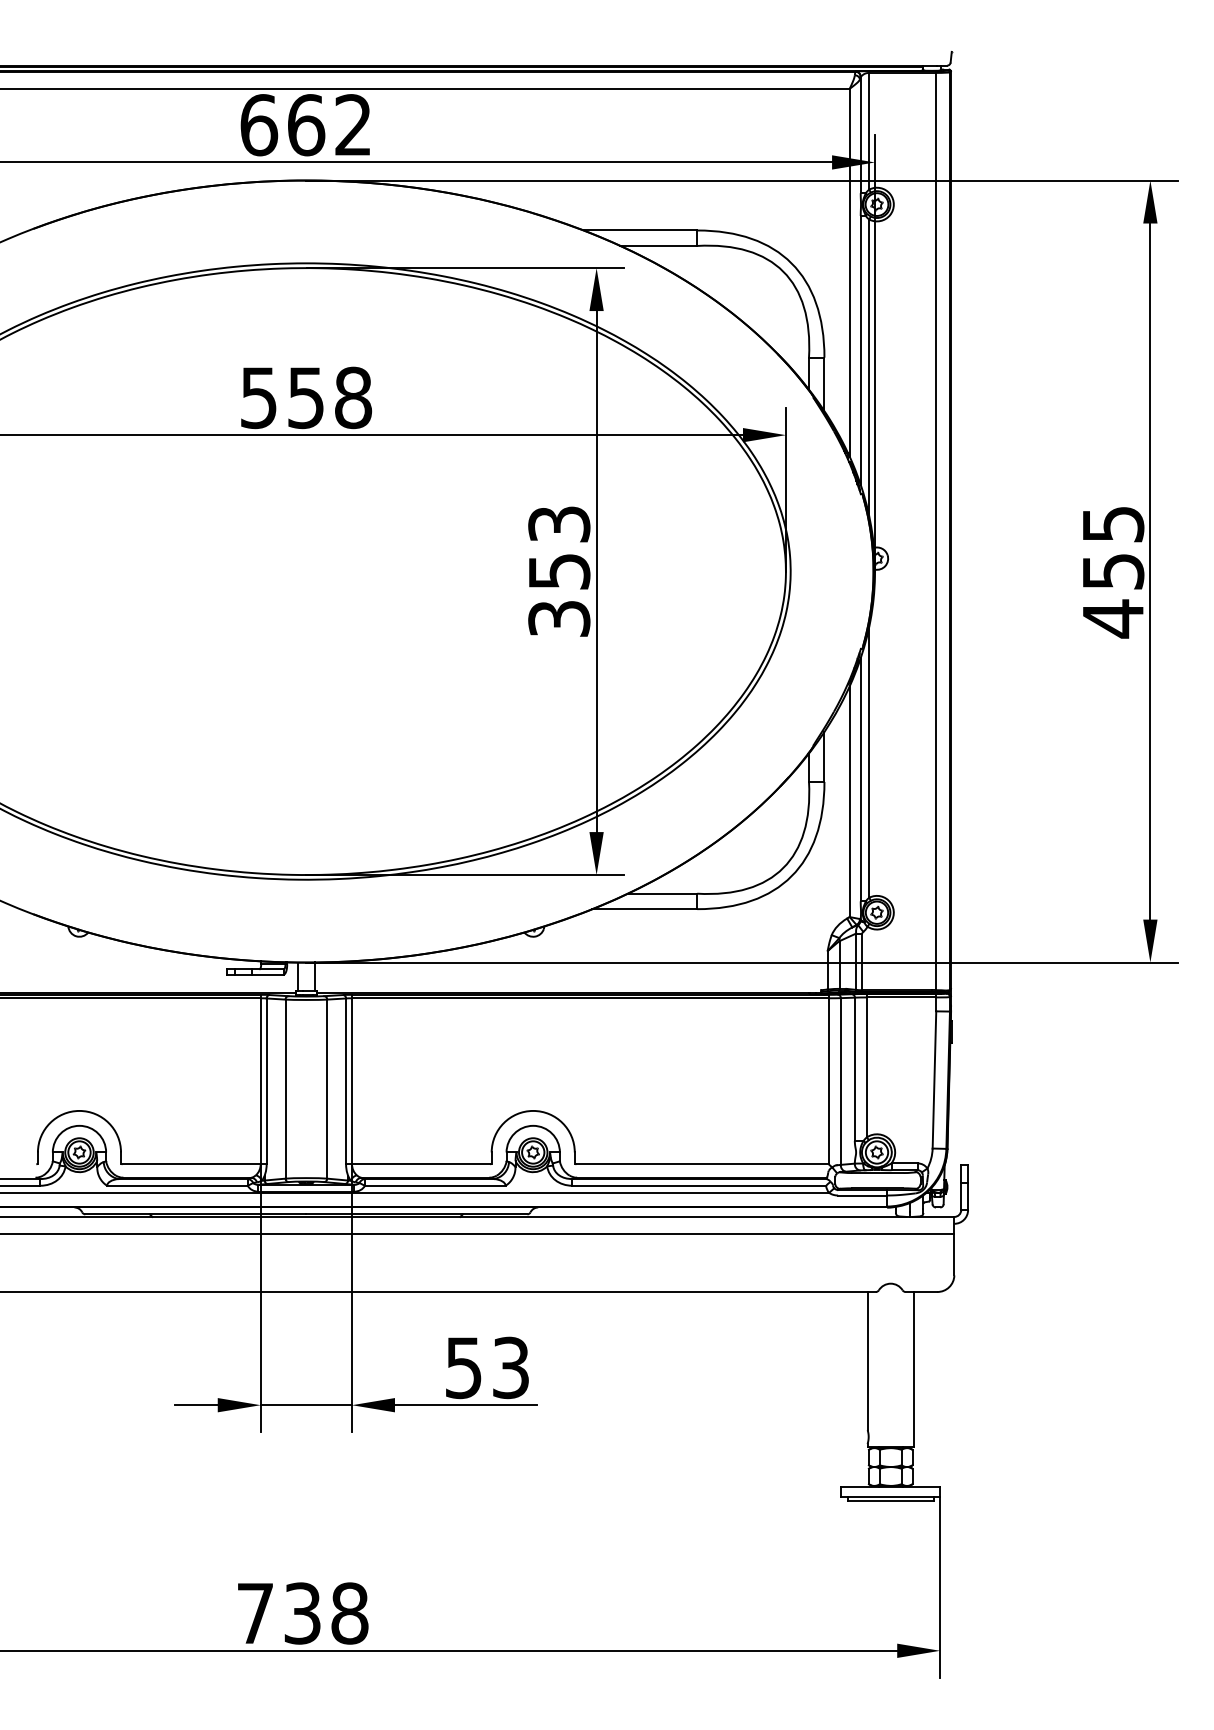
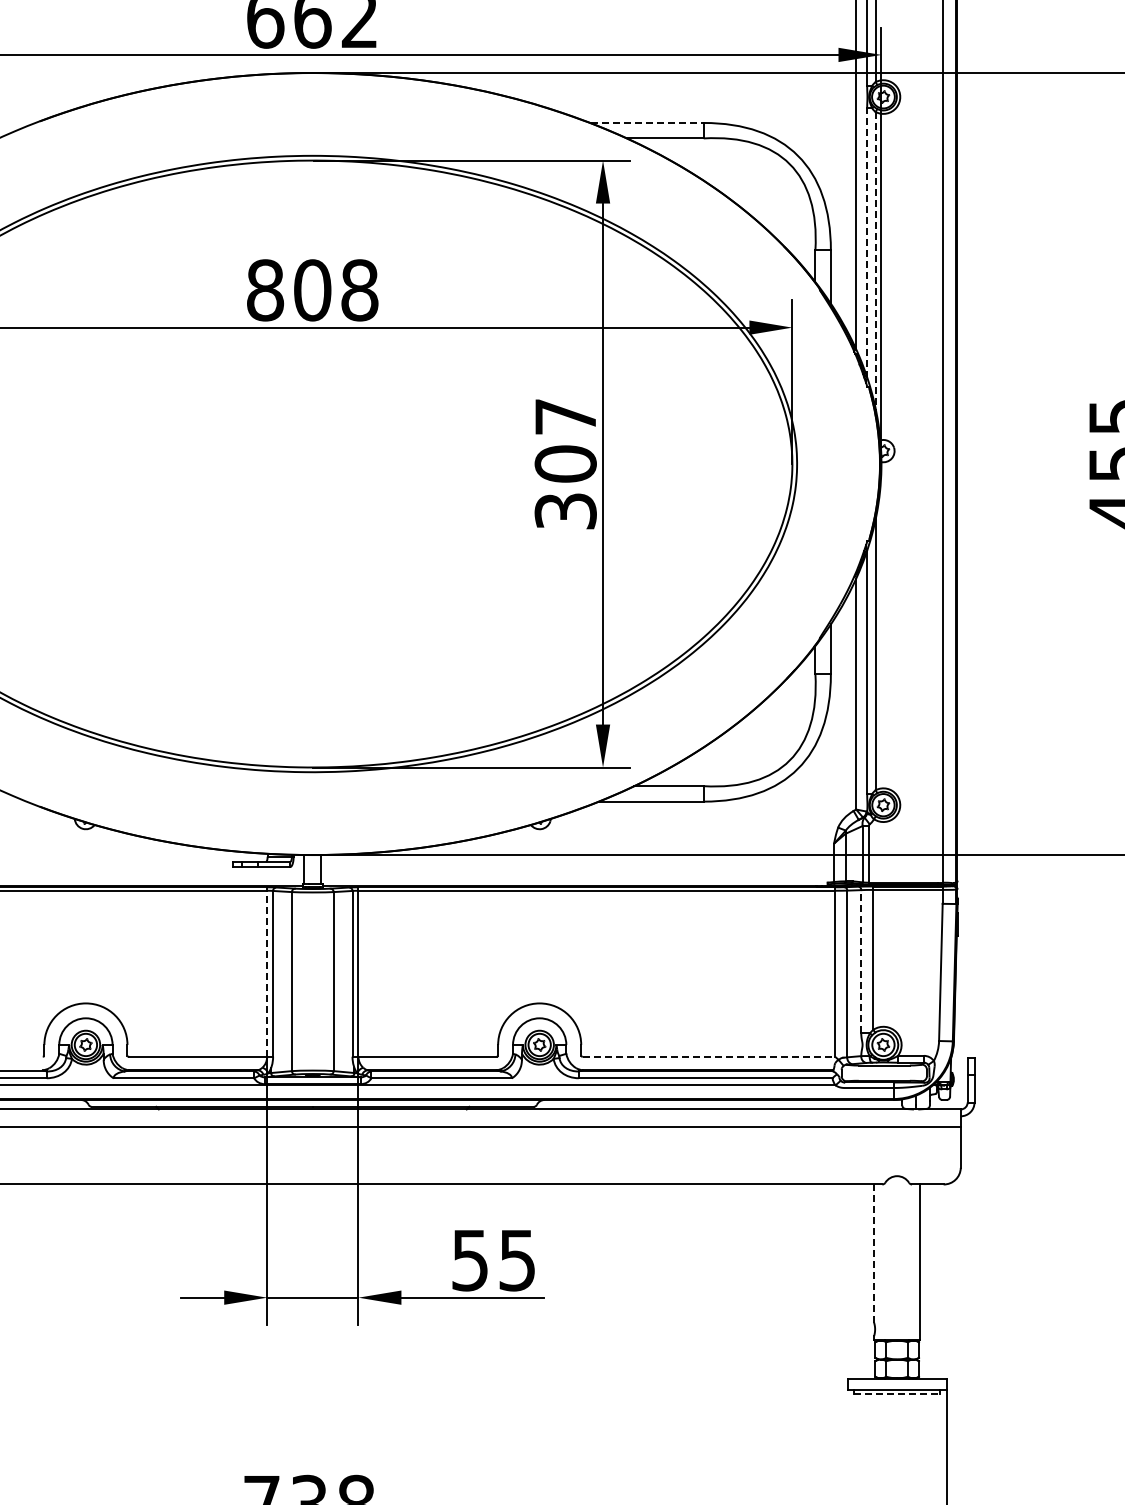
line: (641, 230) -> (647, 122), solid -> dashed
line: (860, 350) -> (866, 242), solid -> dashed
line: (869, 368) -> (875, 260), solid -> dashed
text: (282, 397) -> (288, 289), 558 -> 808
text: (559, 548) -> (565, 440), 353 -> 307
line: (854, 1069) -> (860, 961), solid -> dashed
line: (260, 1081) -> (266, 973), solid -> dashed
line: (703, 1164) -> (709, 1056), solid -> dashed
line: (867, 1361) -> (873, 1253), solid -> dashed
text: (510, 1367) -> (516, 1259), 53 -> 55
line: (890, 1501) -> (896, 1393), solid -> dashed

